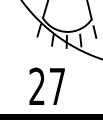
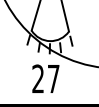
text: (46, 85) -> (45, 78), moved

